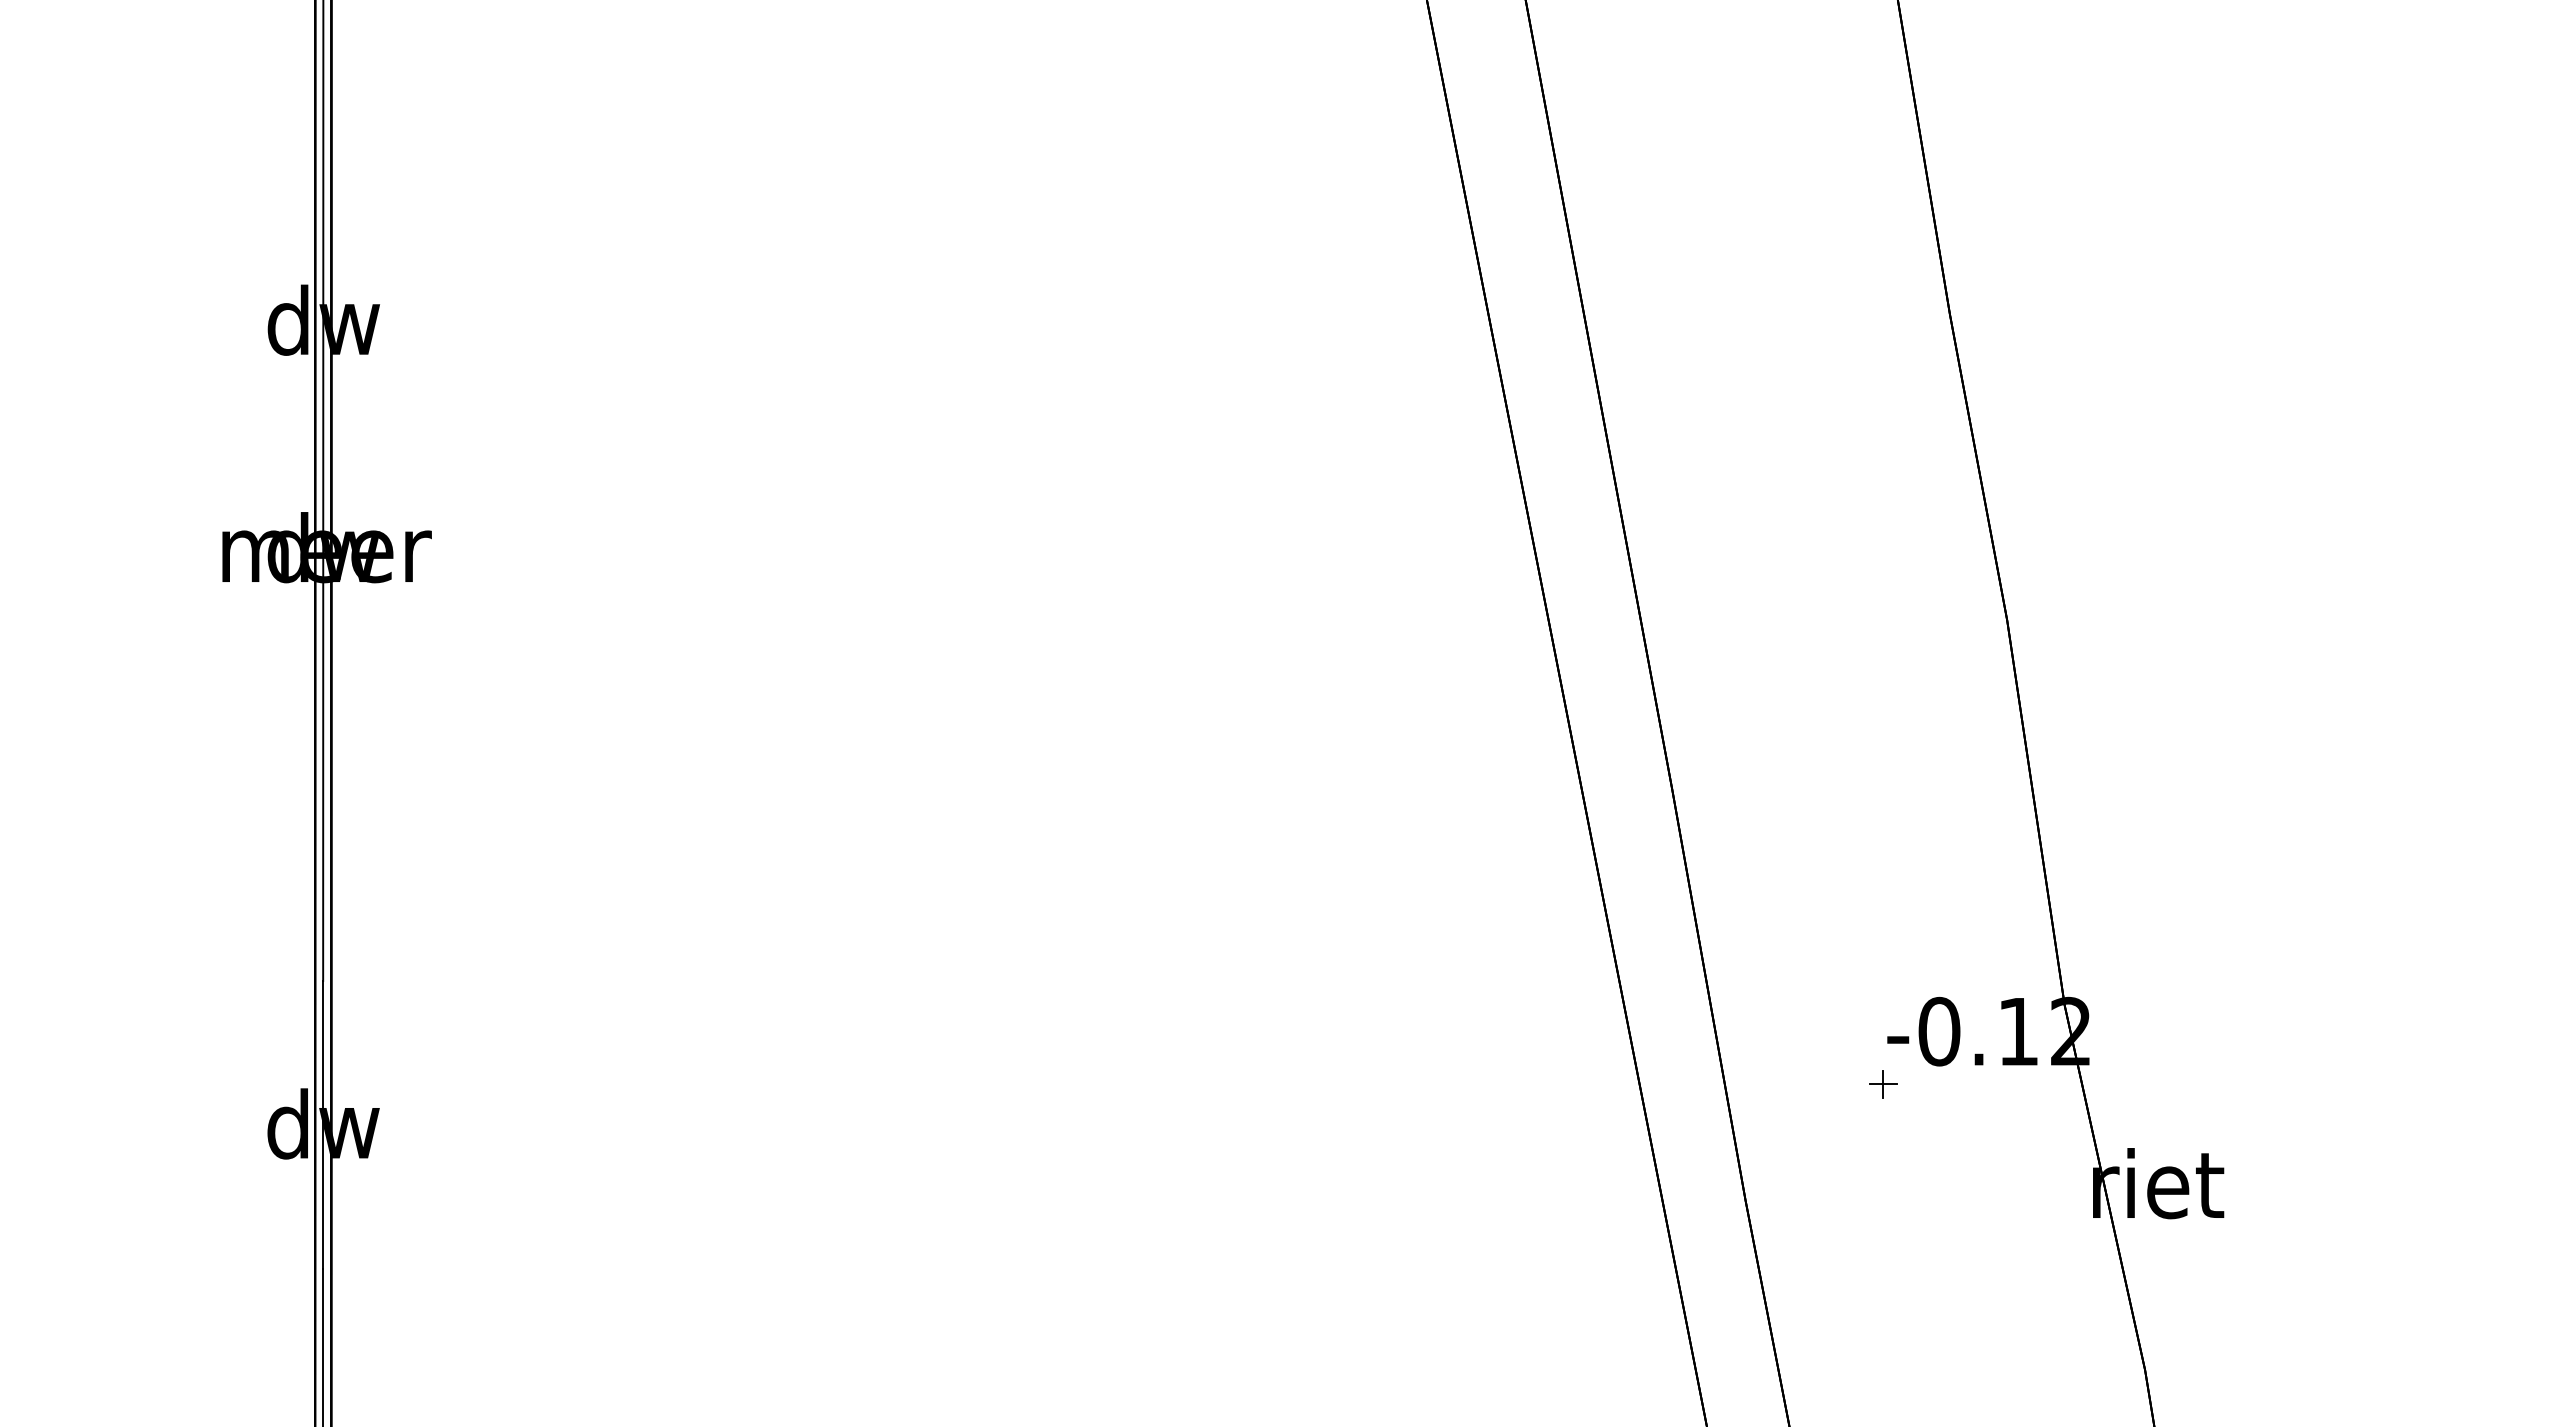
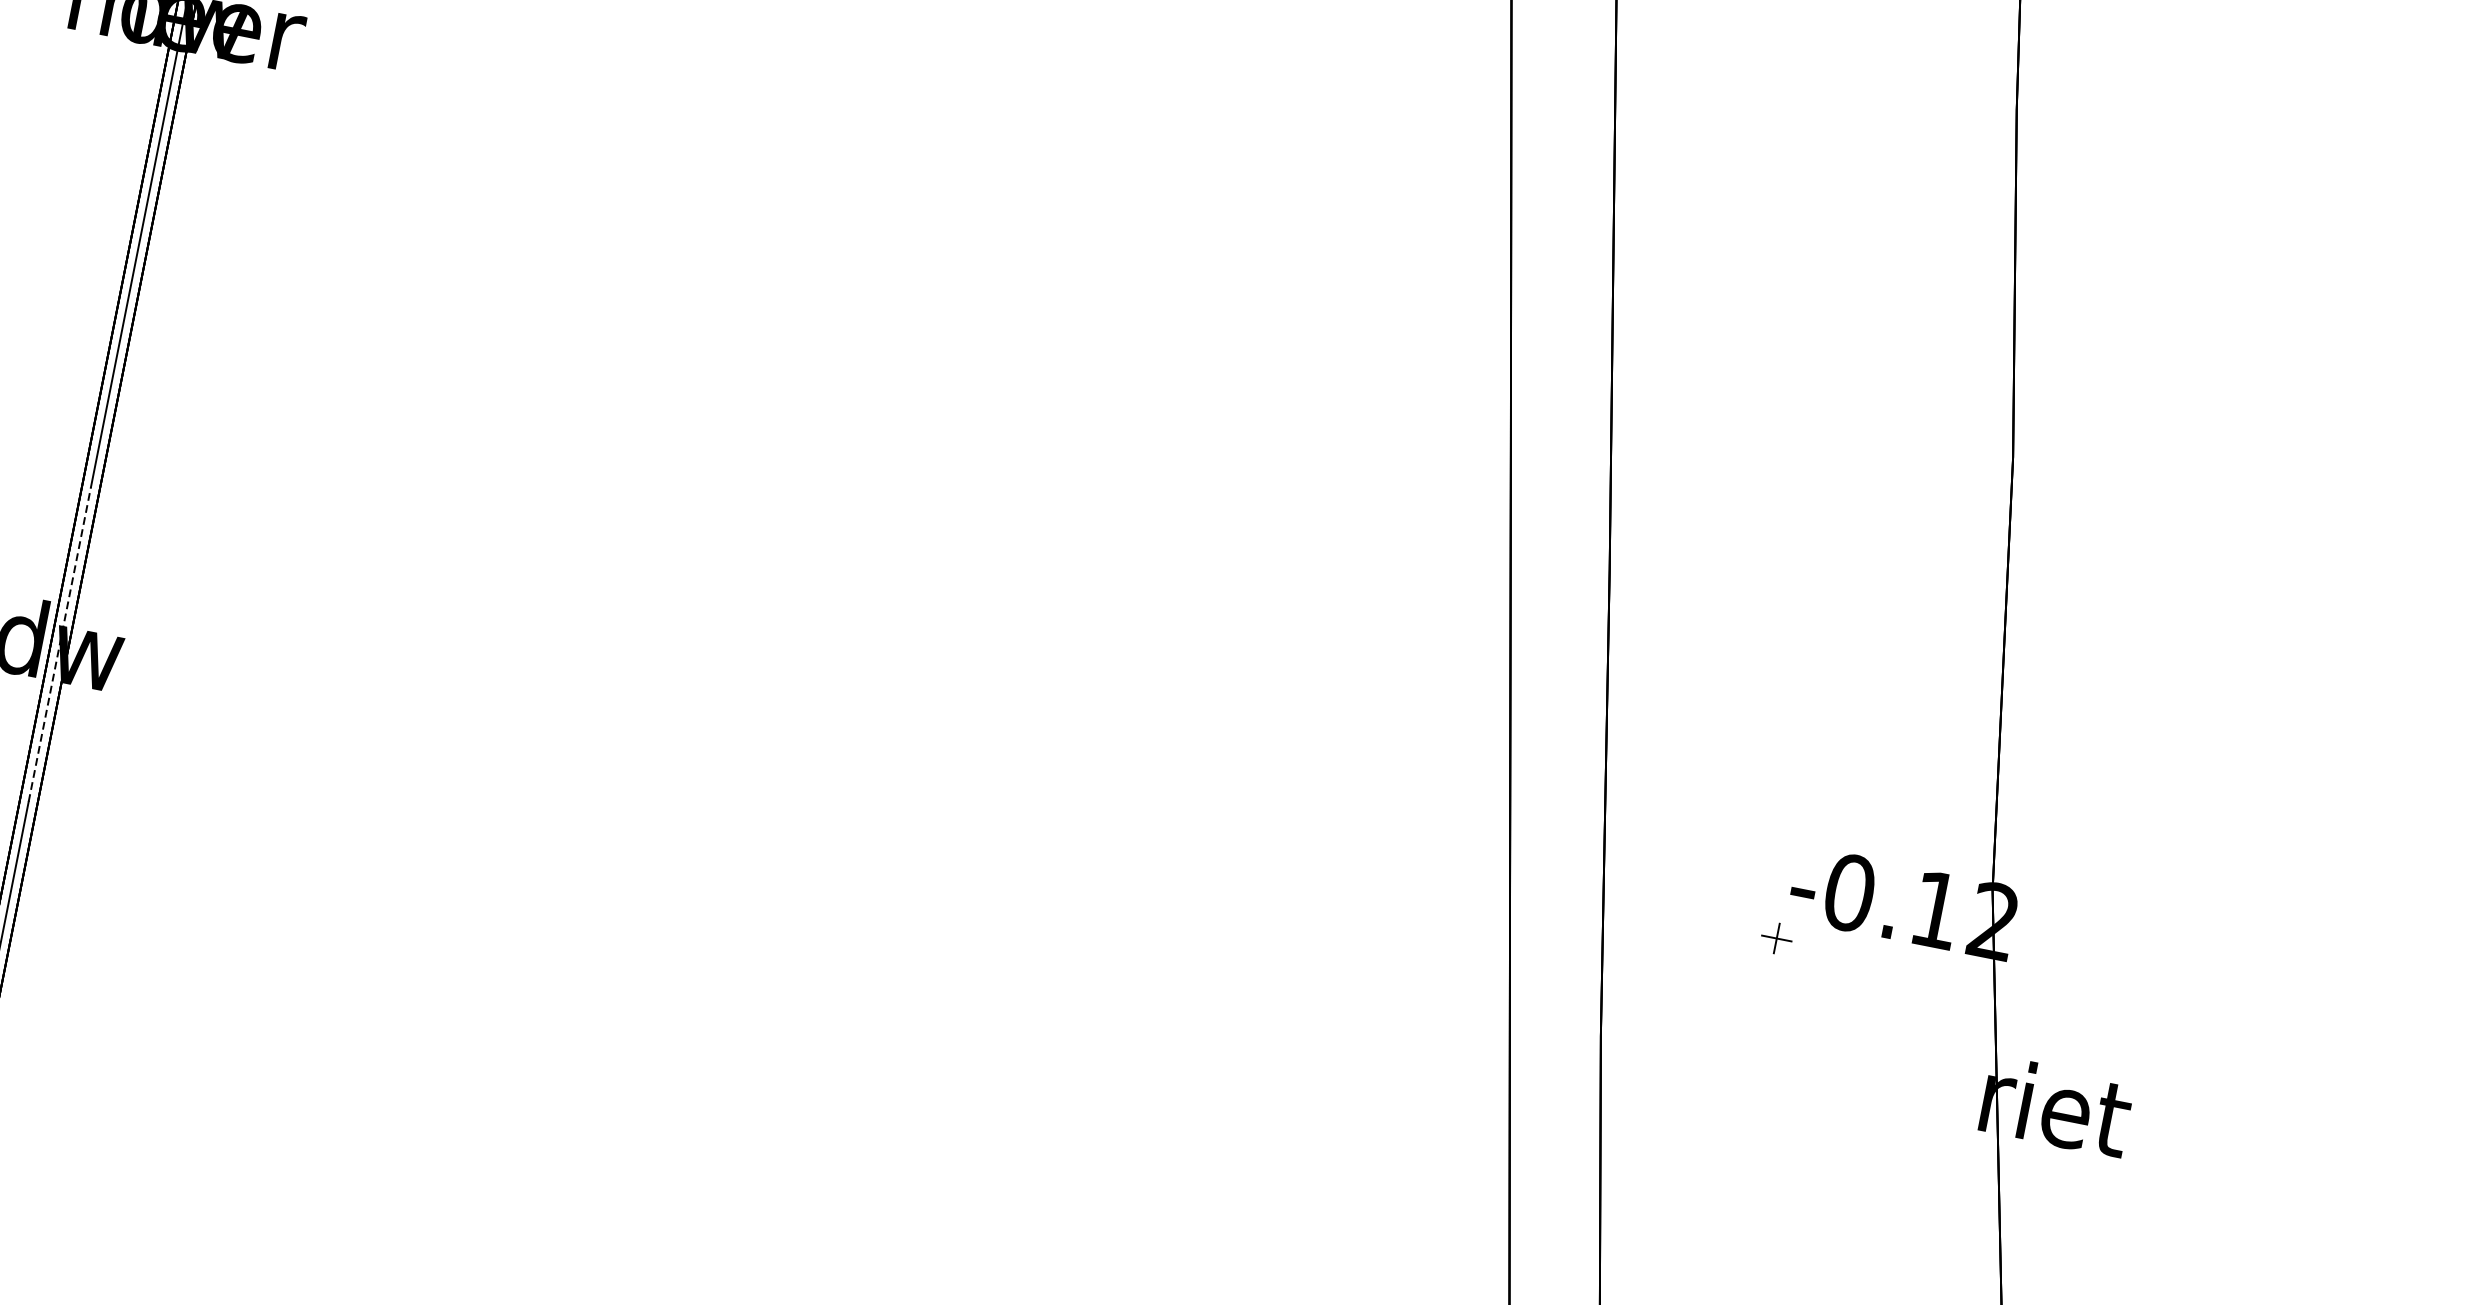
line: (323, 1124) -> (60, 644), solid -> dashed

